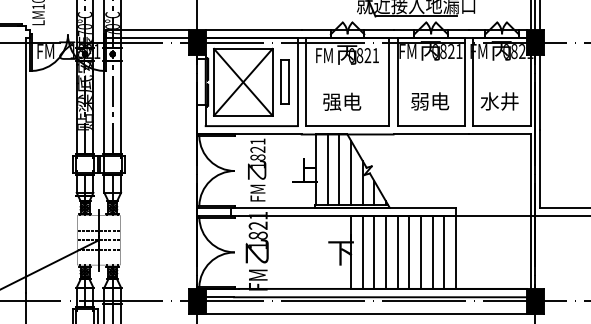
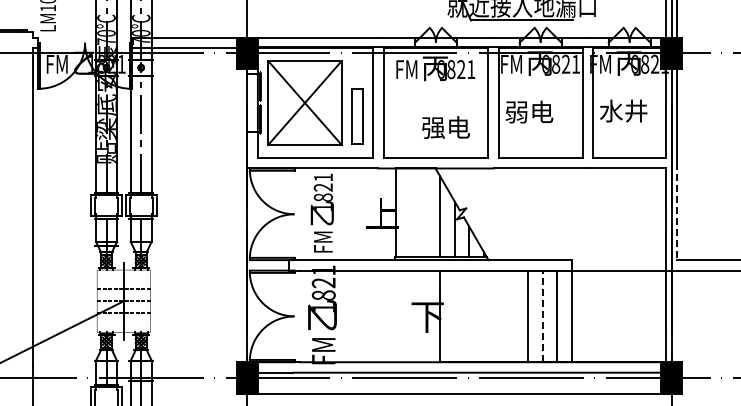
part: (285, 82) -> (357, 116), moved
text: (341, 101) -> (445, 127), moved
text: (430, 101) -> (529, 111), moved
text: (499, 101) -> (623, 110), moved
line: (327, 169) -> (410, 212), removed
line: (339, 169) -> (425, 212), removed
line: (539, 169) -> (676, 212), solid -> dashed
line: (362, 252) -> (454, 316), removed
line: (374, 252) -> (469, 316), removed
line: (386, 252) -> (484, 316), removed
line: (397, 252) -> (498, 316), removed
line: (409, 252) -> (513, 316), removed
line: (432, 252) -> (542, 316), solid -> dashed

